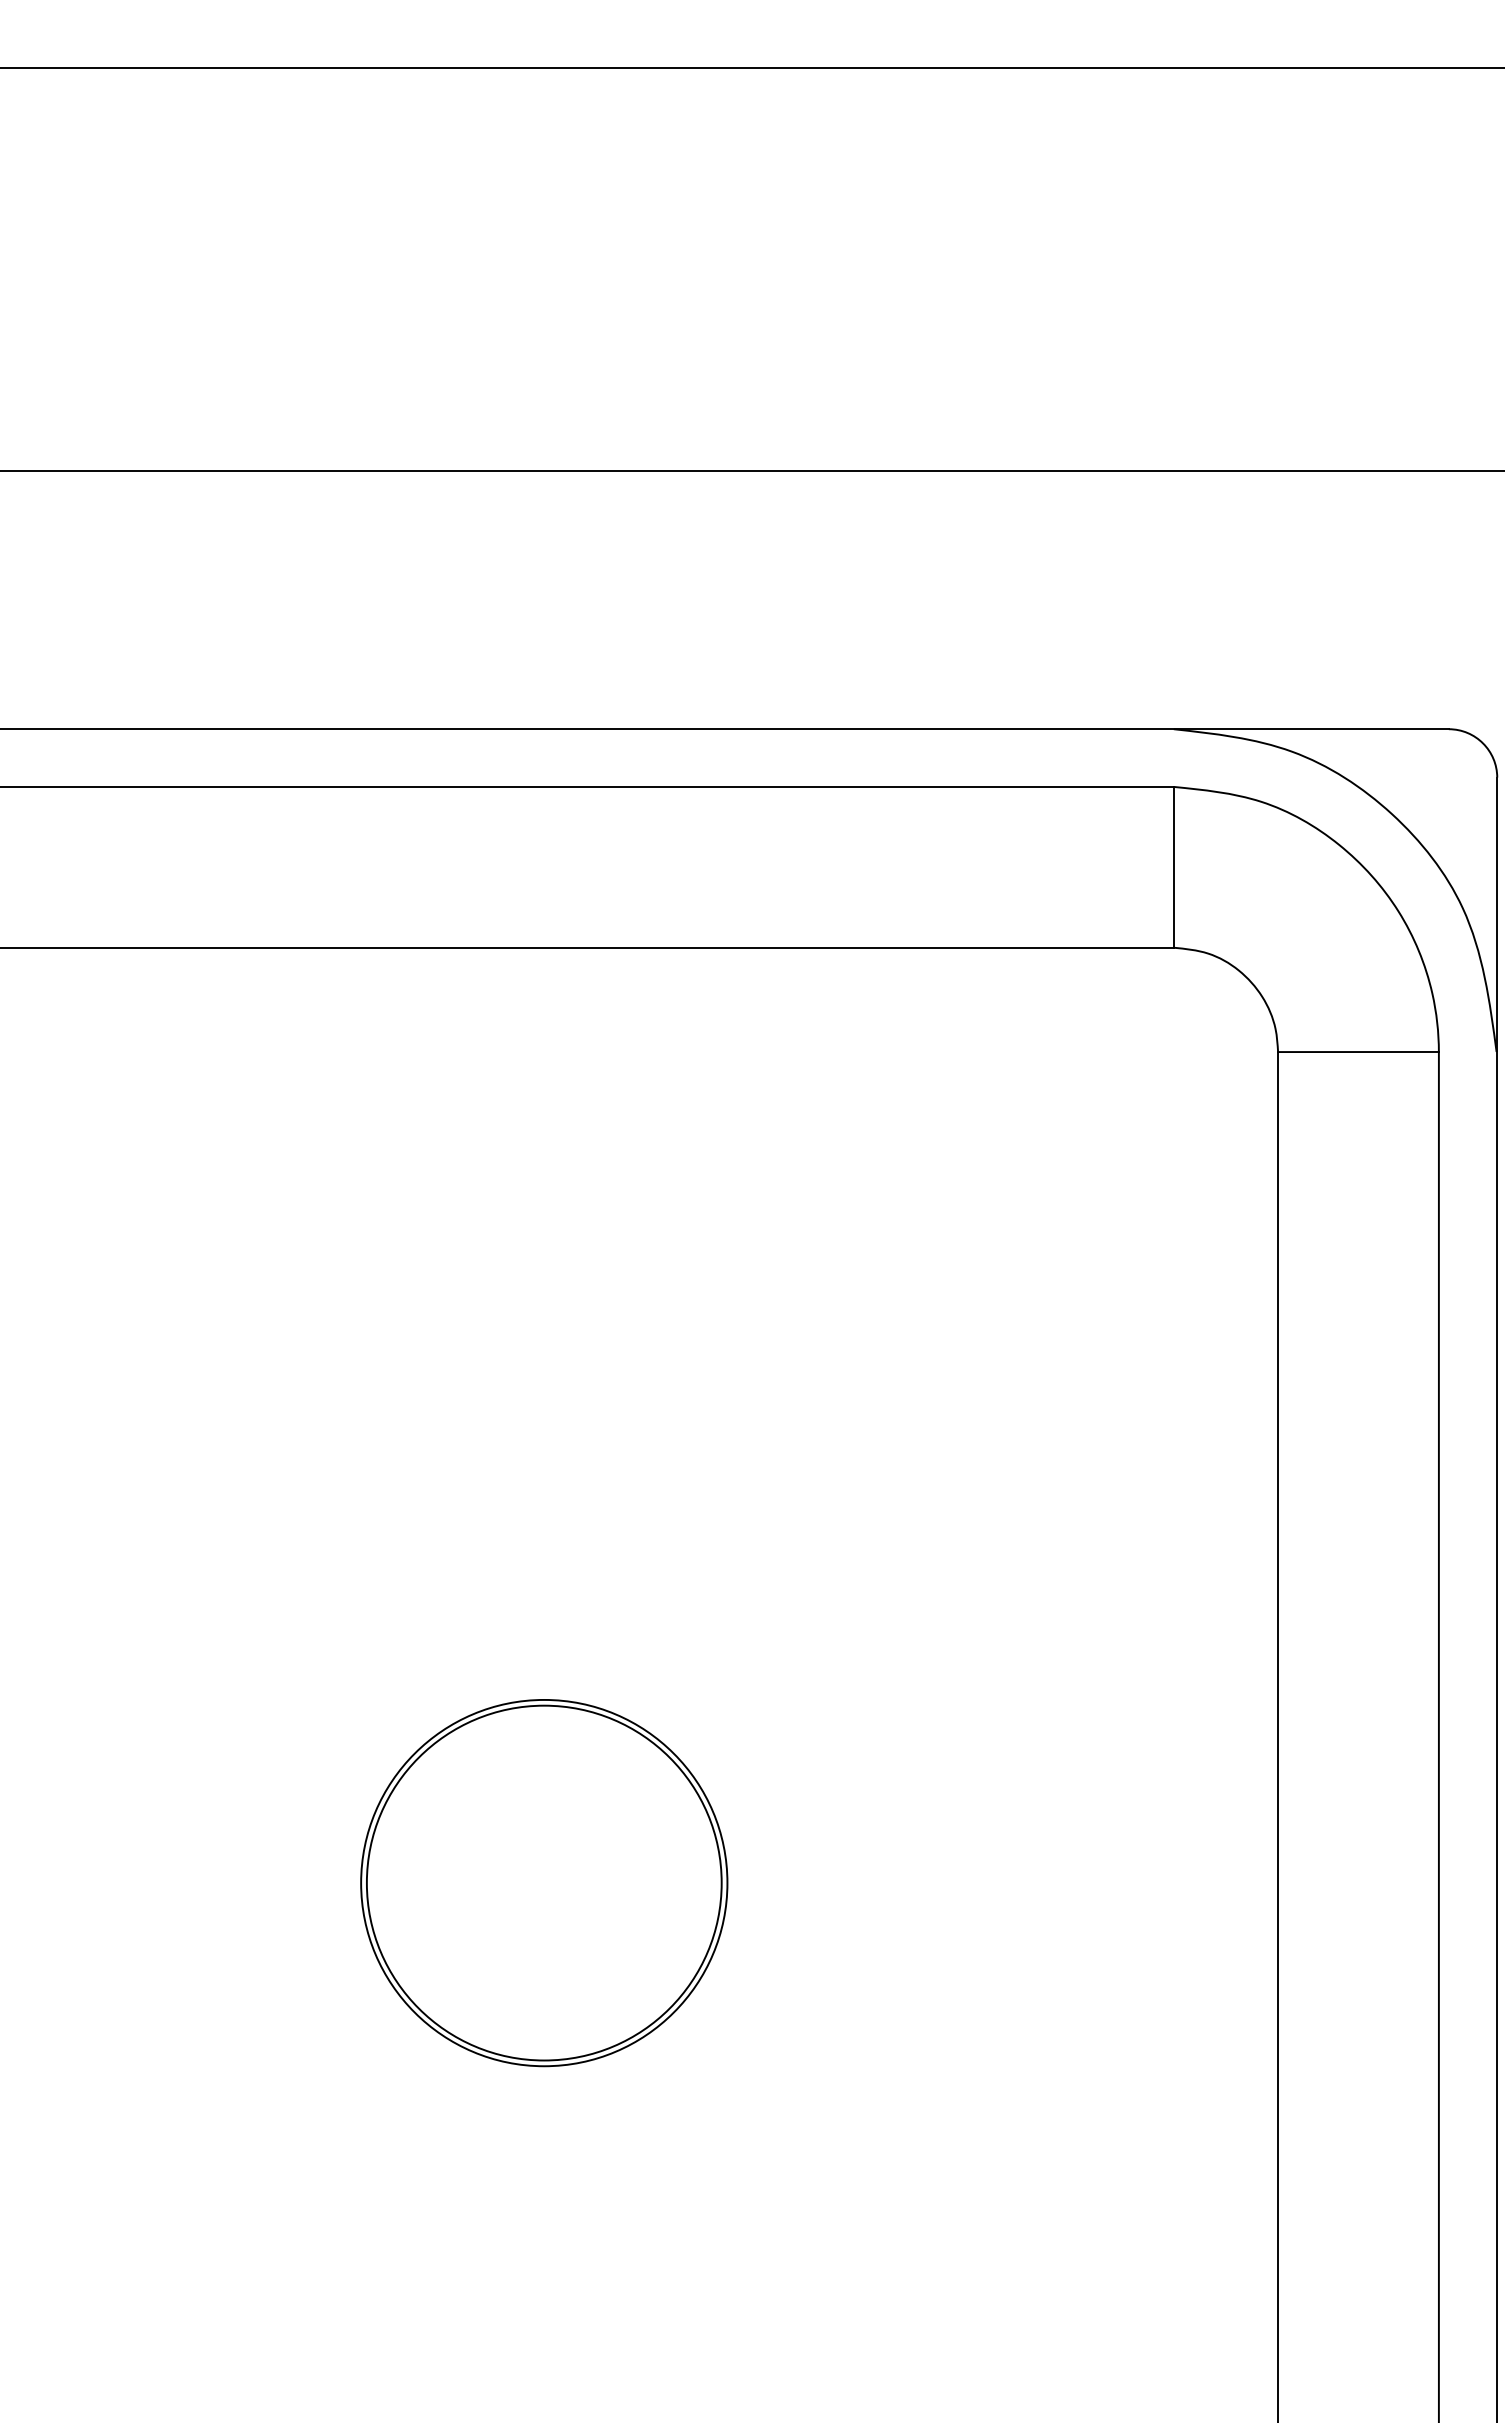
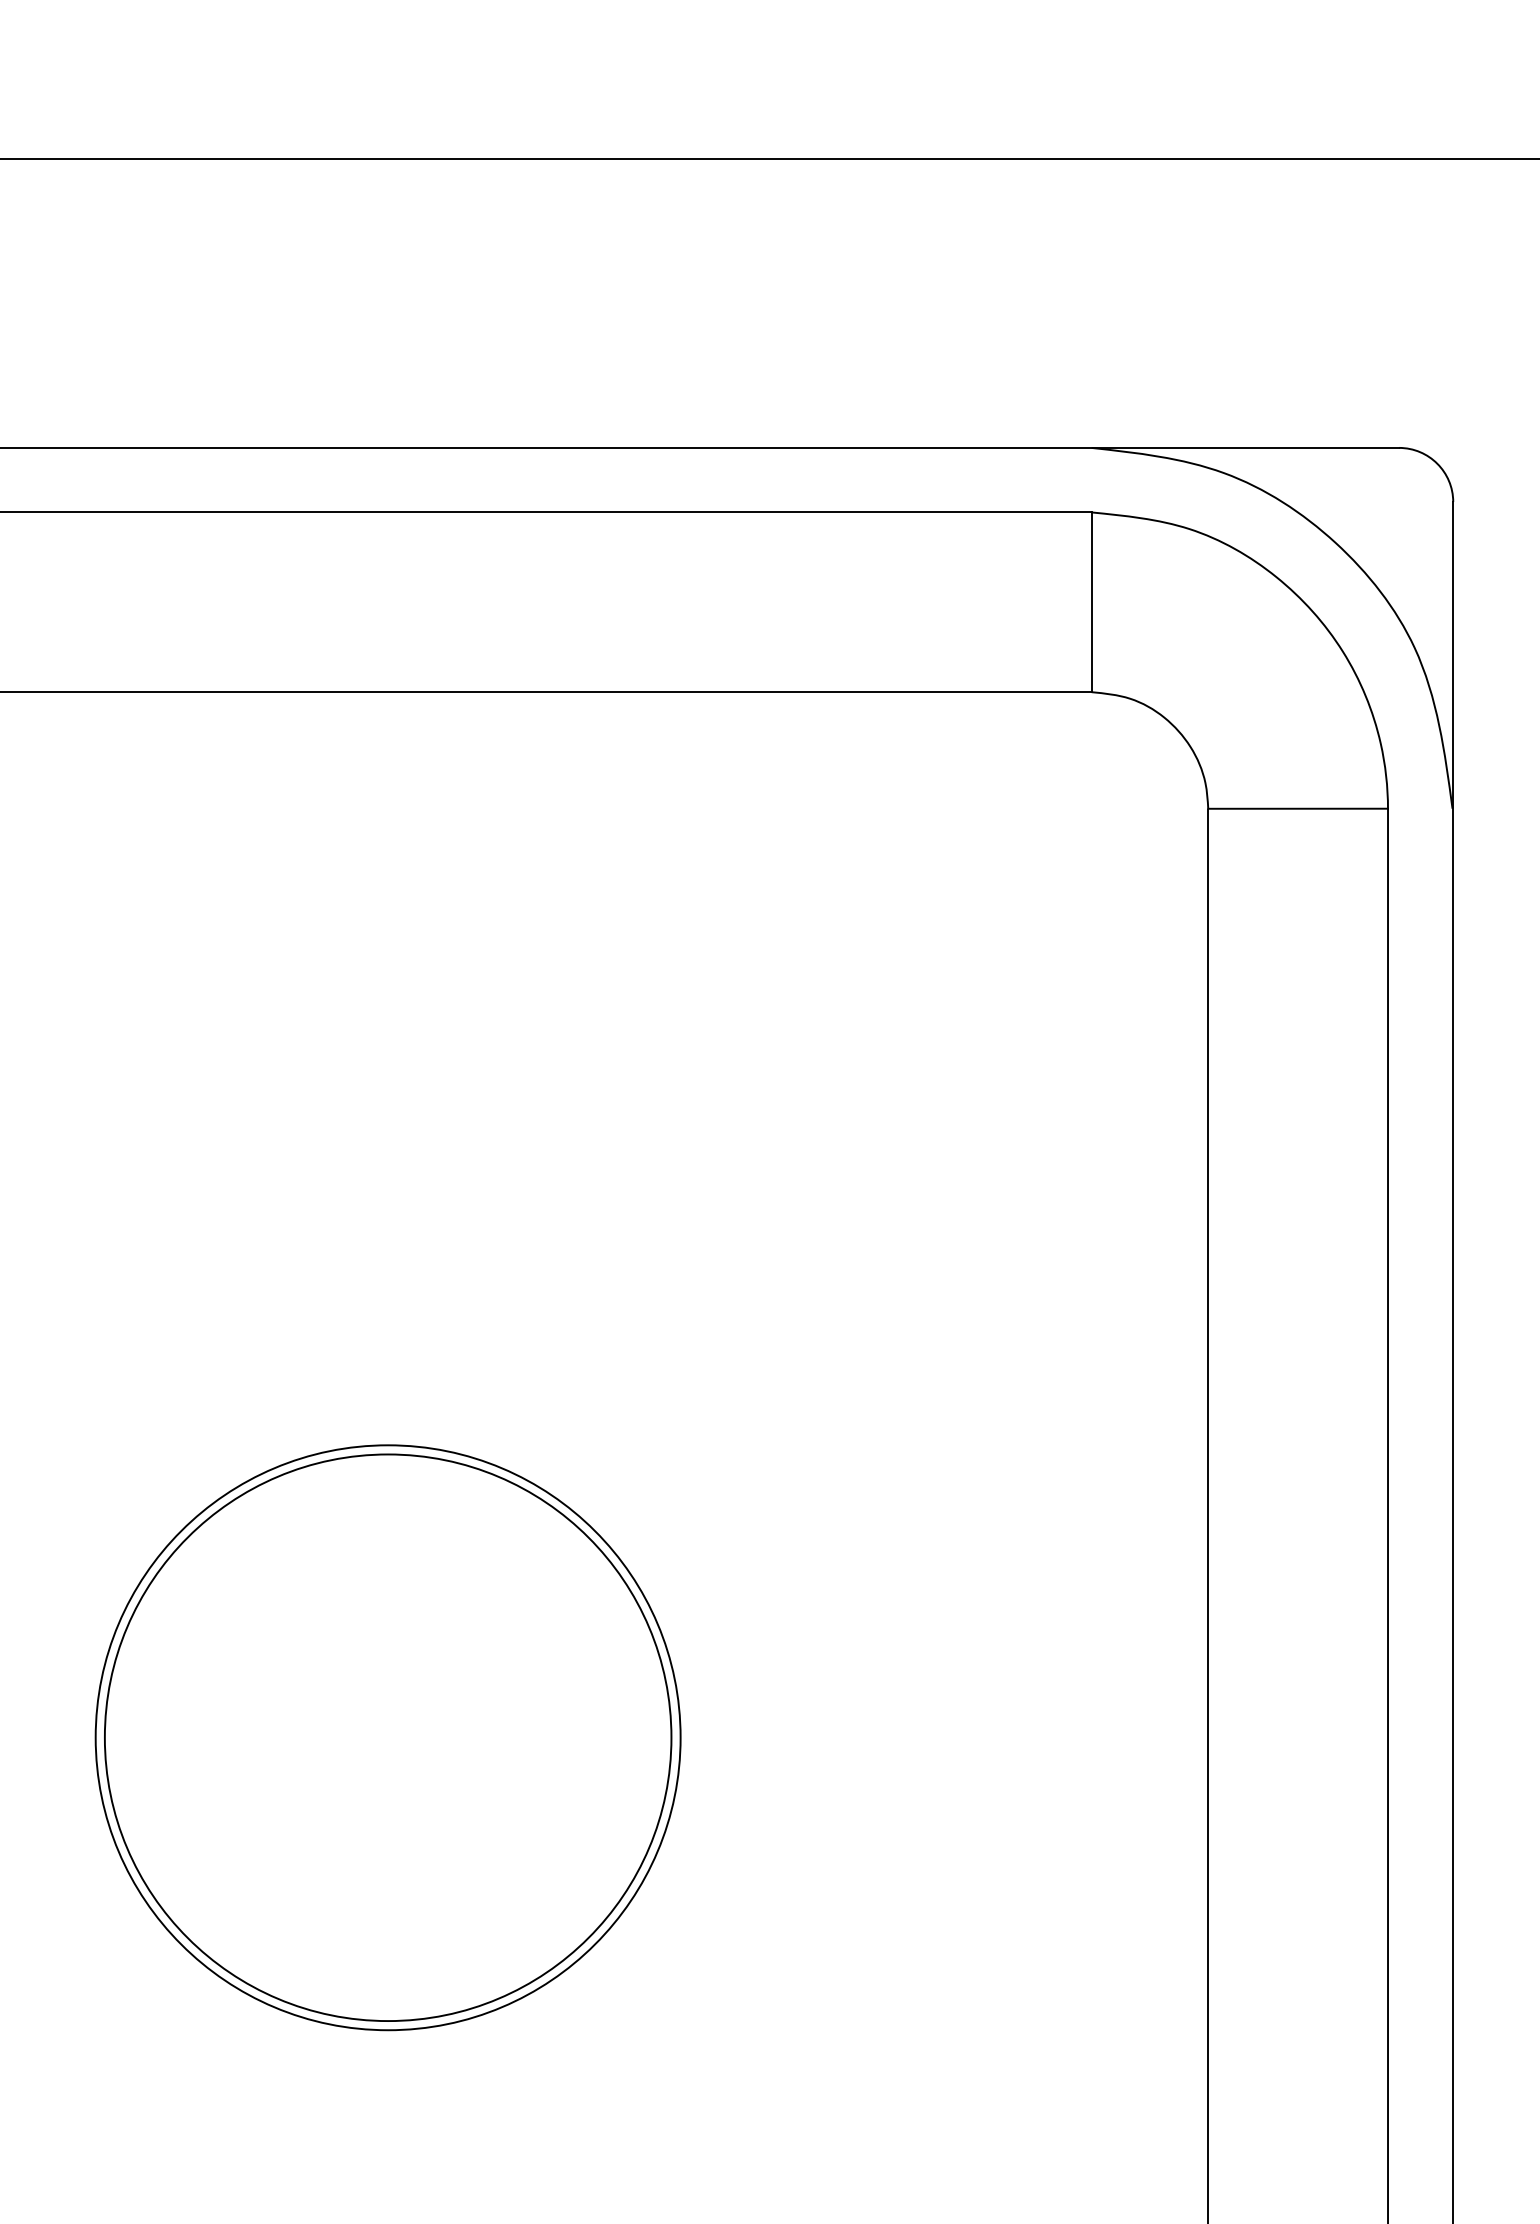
part: (543, 1882) -> (387, 1737), size x1.43

